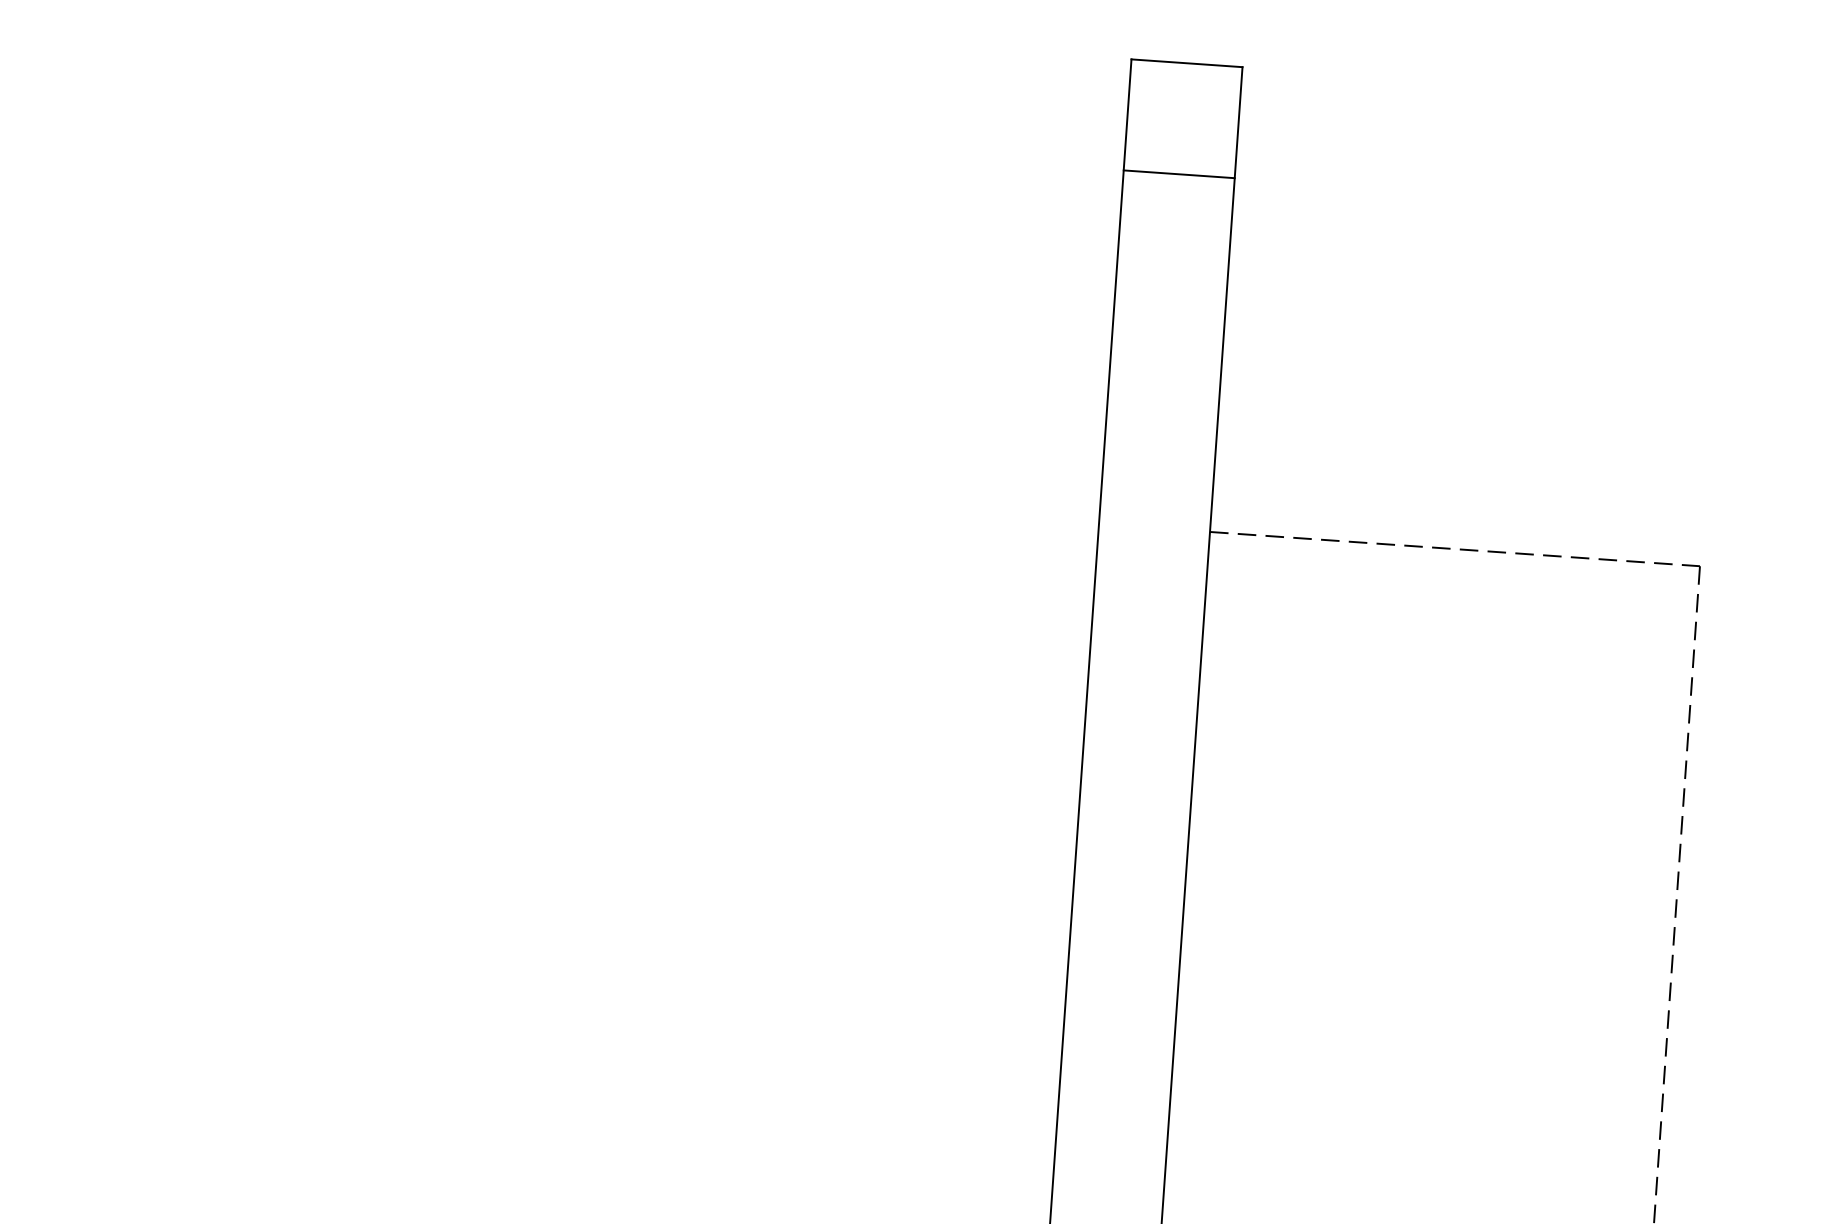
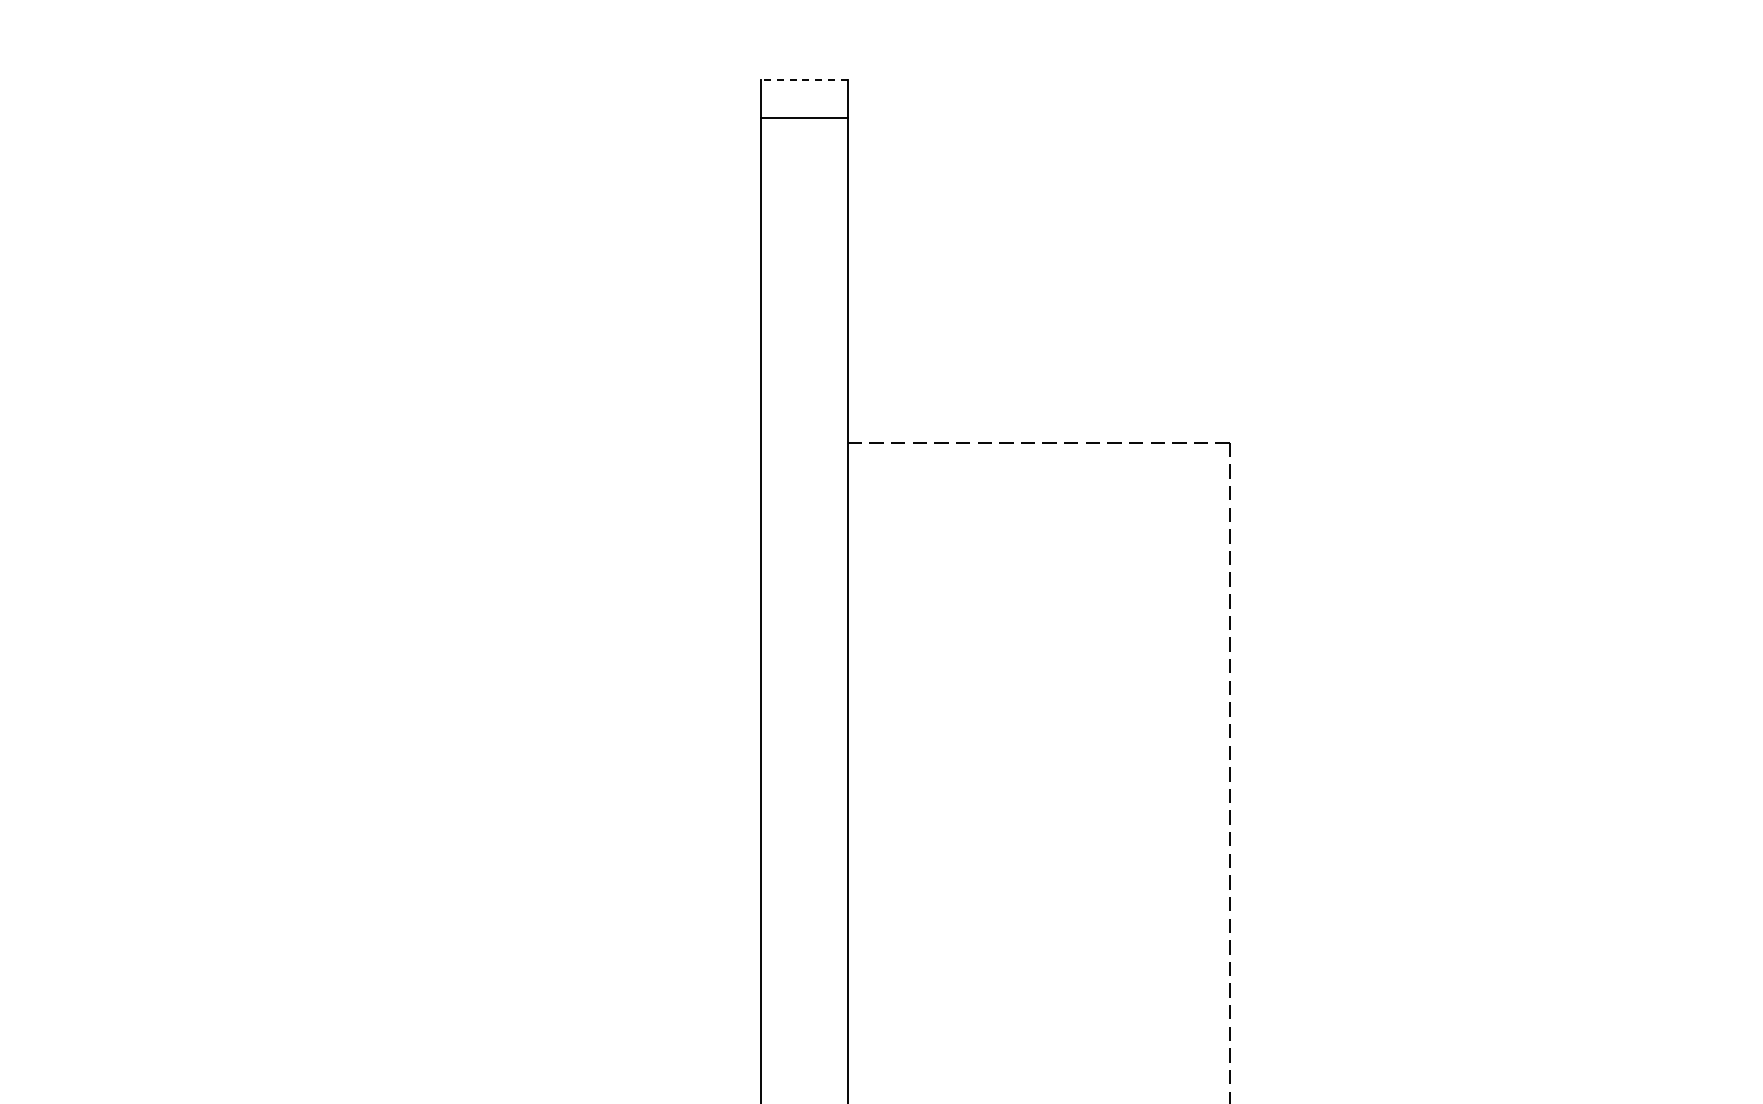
line: (1186, 63) -> (804, 80), solid -> dashed
line: (1179, 174) -> (804, 118), moved

